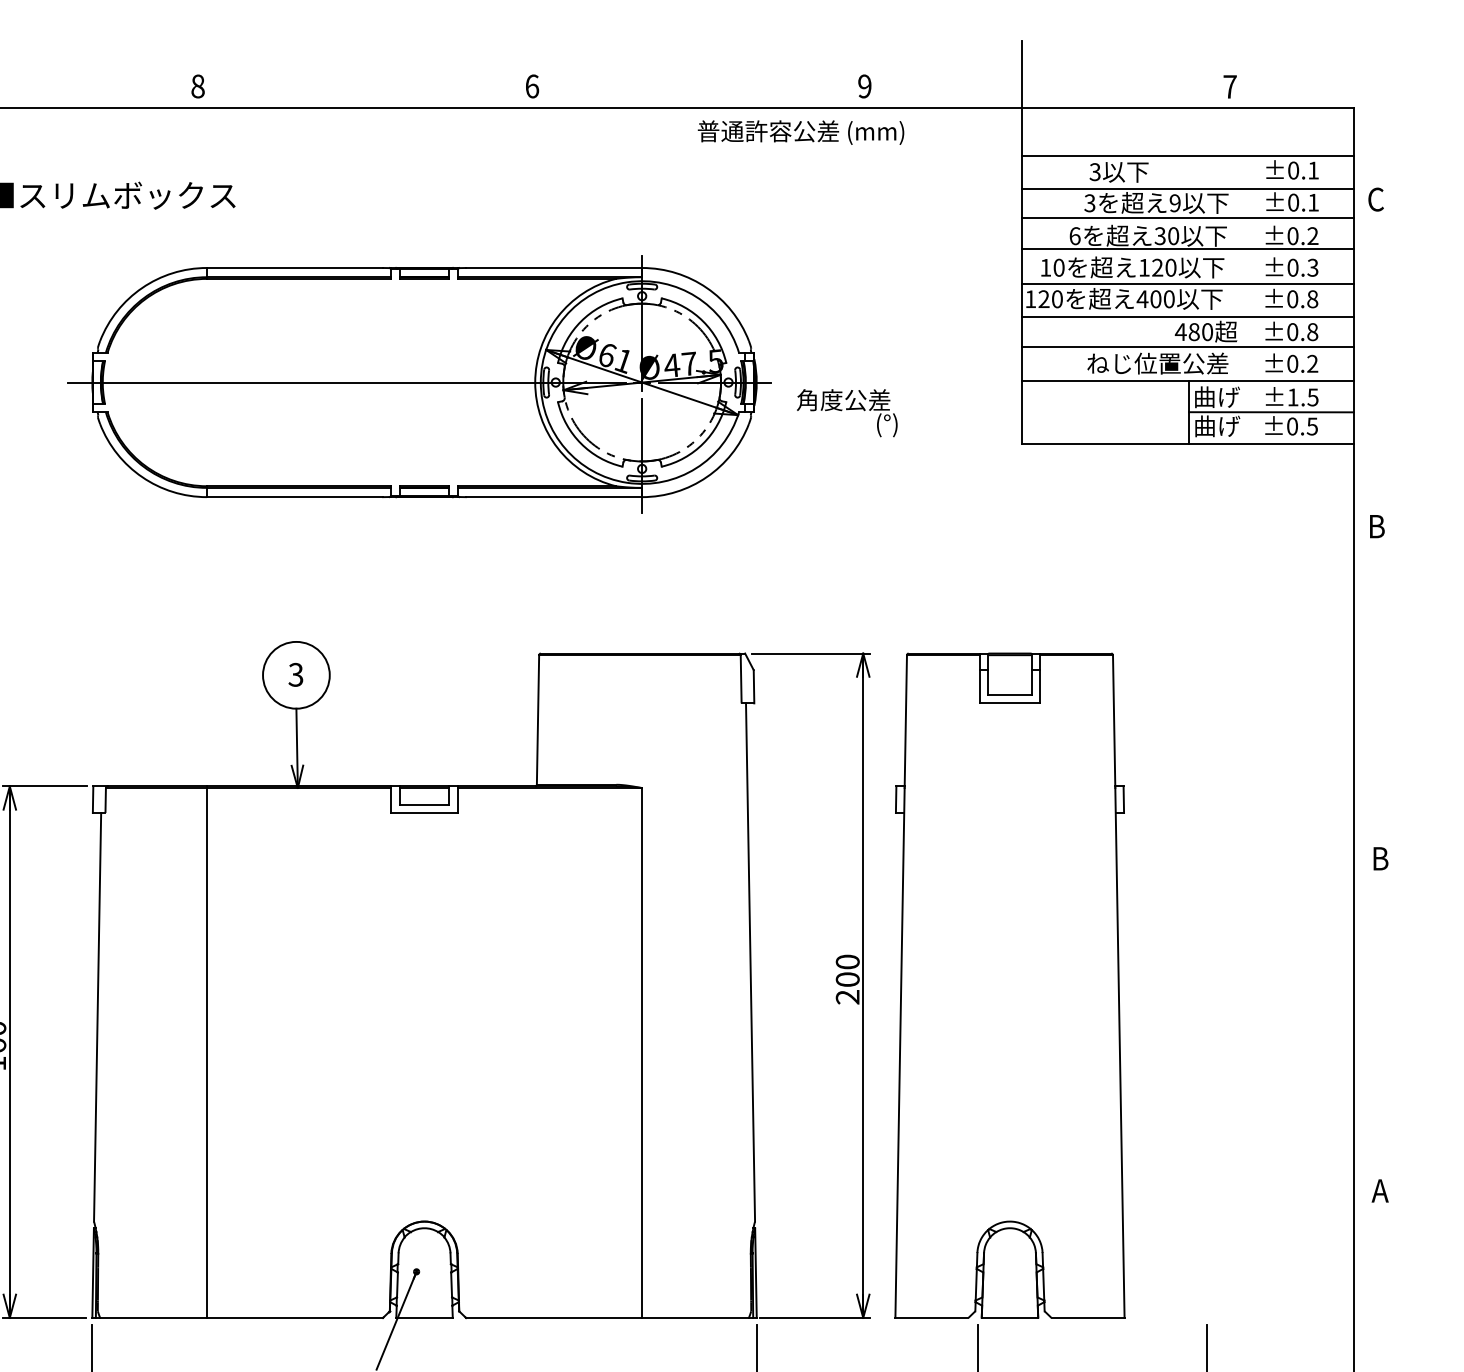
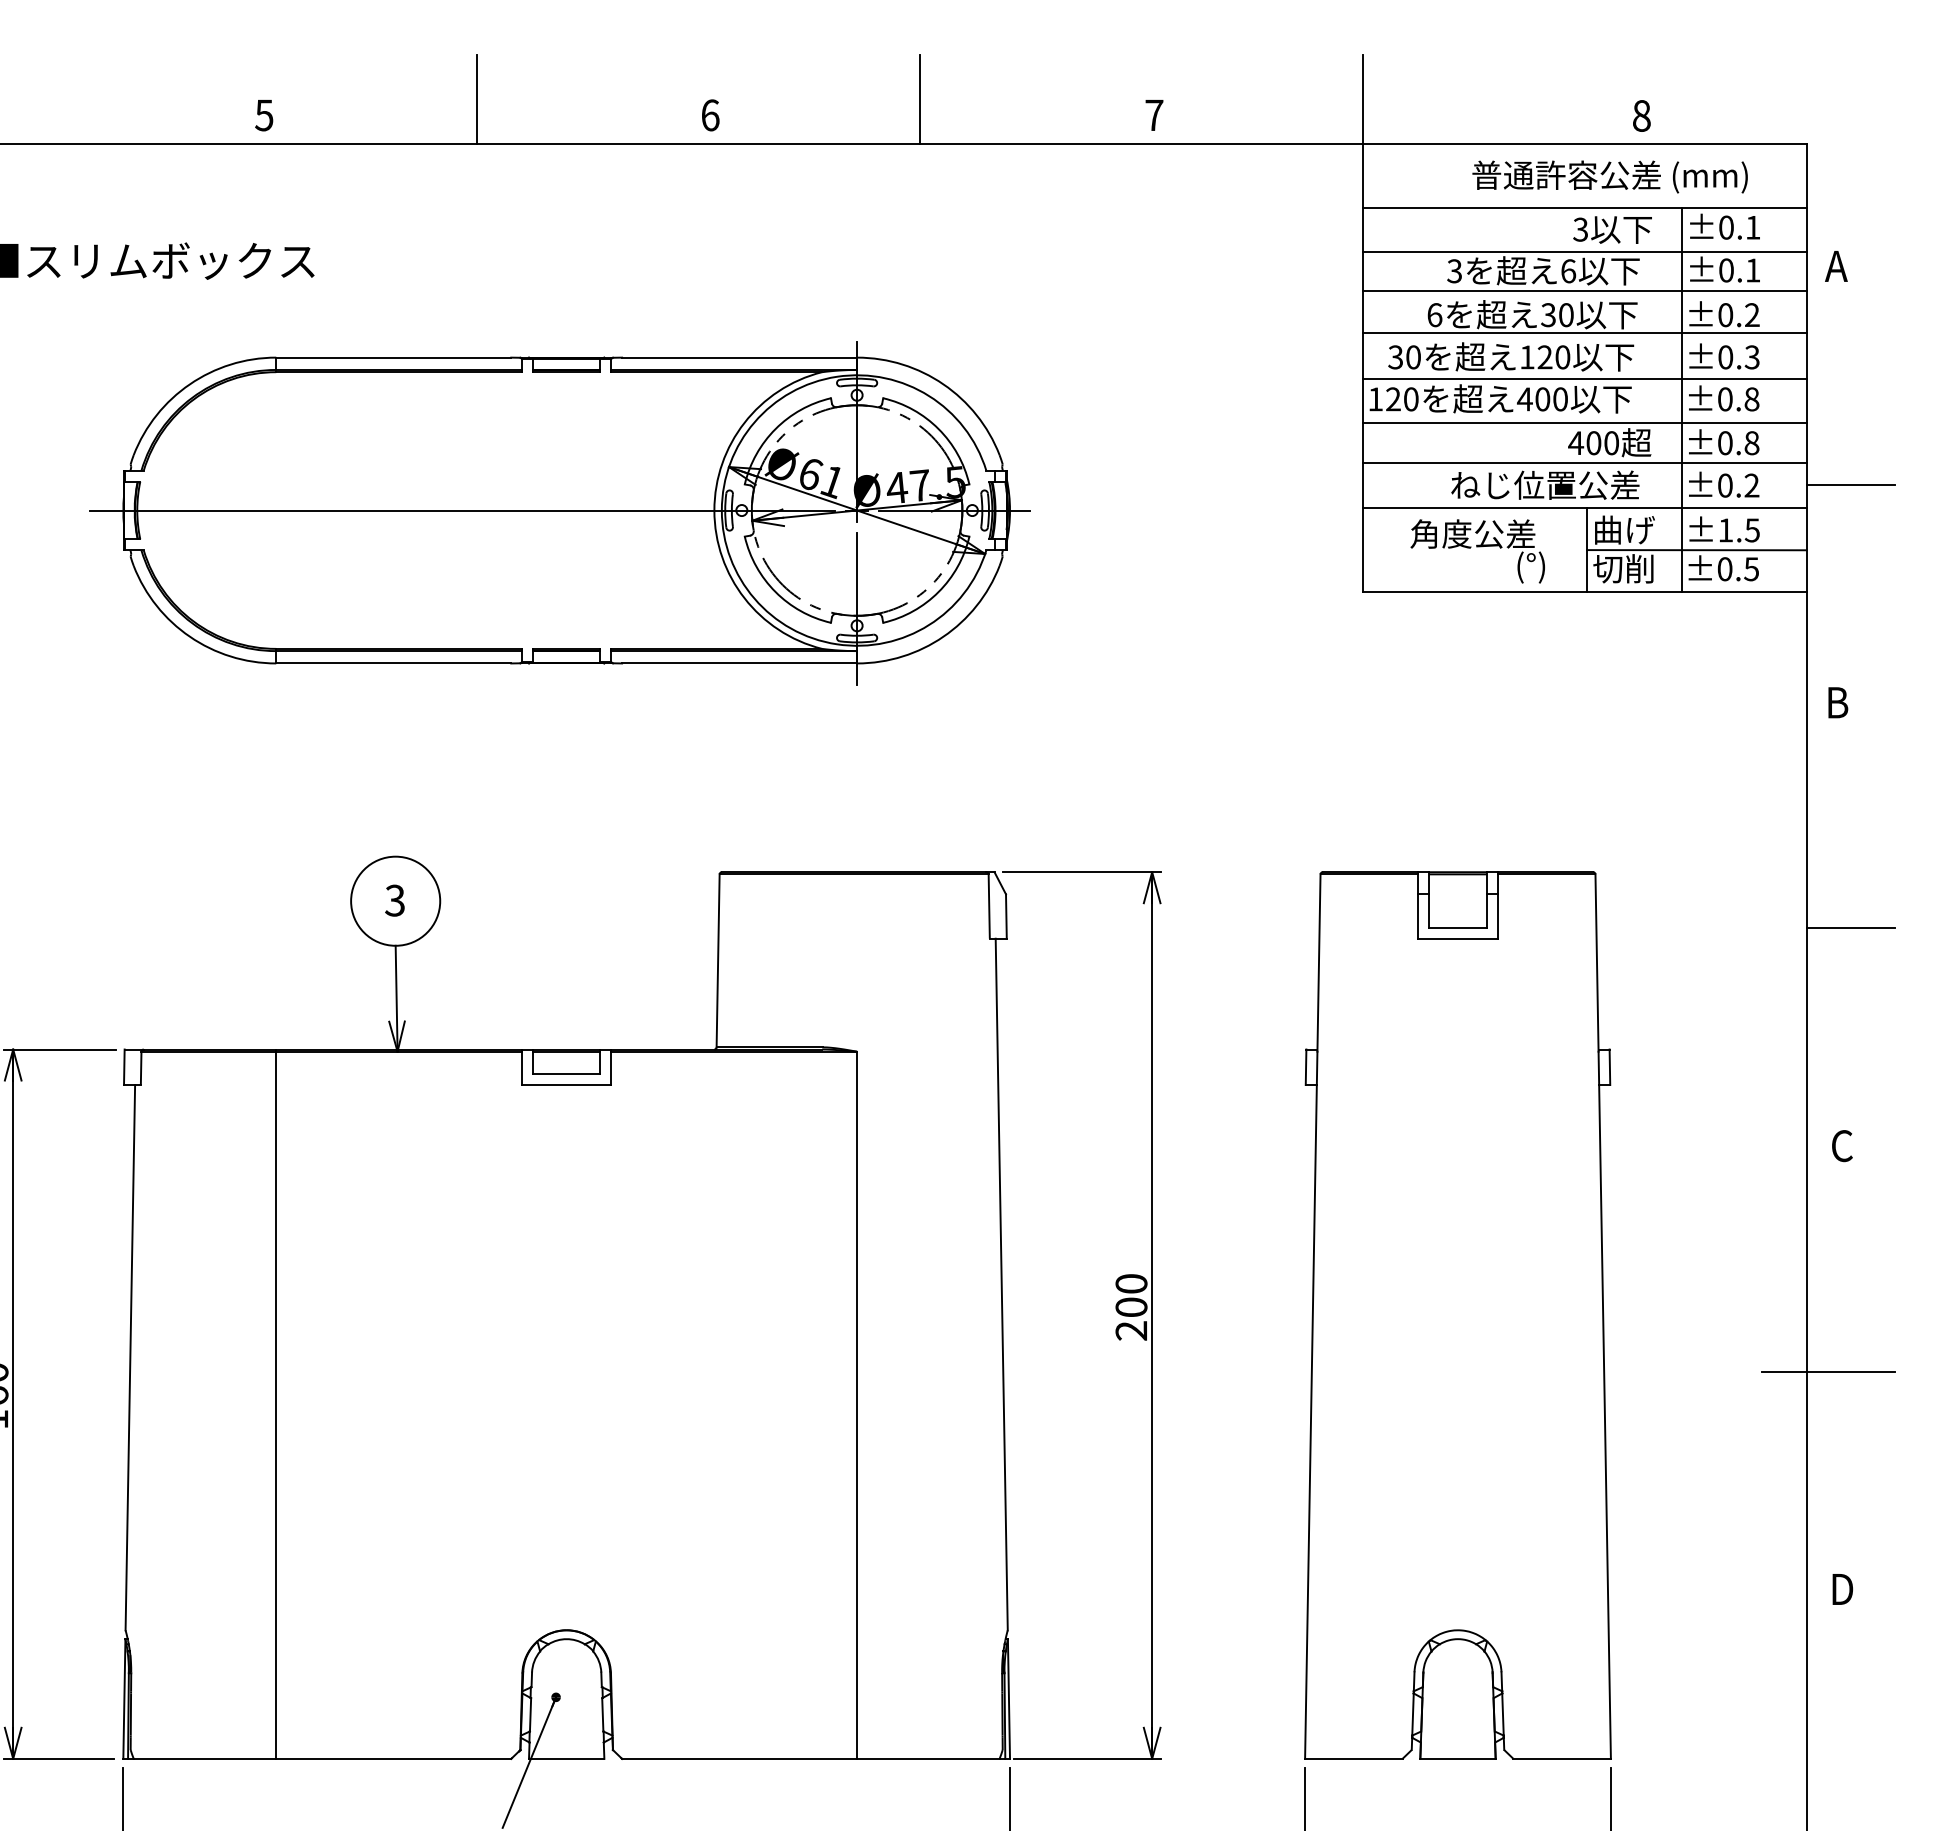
line: (356, 73) -> (476, 98), added
line: (689, 73) -> (920, 98), added
text: (198, 86) -> (264, 115), 8 -> 5
text: (865, 86) -> (1154, 115), 9 -> 7
text: (1229, 86) -> (1641, 115), 7 -> 8
text: (800, 132) -> (1609, 176), moved
text: (1119, 171) -> (1612, 229), moved
text: (1376, 199) -> (1836, 266), C -> A
text: (1175, 203) -> (1568, 271), 9 -> 6
text: (1045, 267) -> (1395, 357), 10 -> 30
line: (1260, 299) -> (1682, 399), added
text: (1193, 332) -> (1593, 443), 480 -> 400
line: (1386, 363) -> (1850, 484), added
text: (847, 413) -> (1477, 551), moved
text: (1217, 425) -> (1624, 568), 曲げ -> 切削
line: (1386, 695) -> (1850, 928), added
text: (1380, 859) -> (1842, 1146), B -> C
part: (1009, 985) -> (1457, 1315), moved
line: (1370, 1027) -> (1828, 1371), added
text: (1379, 1191) -> (1841, 1589), A -> D

